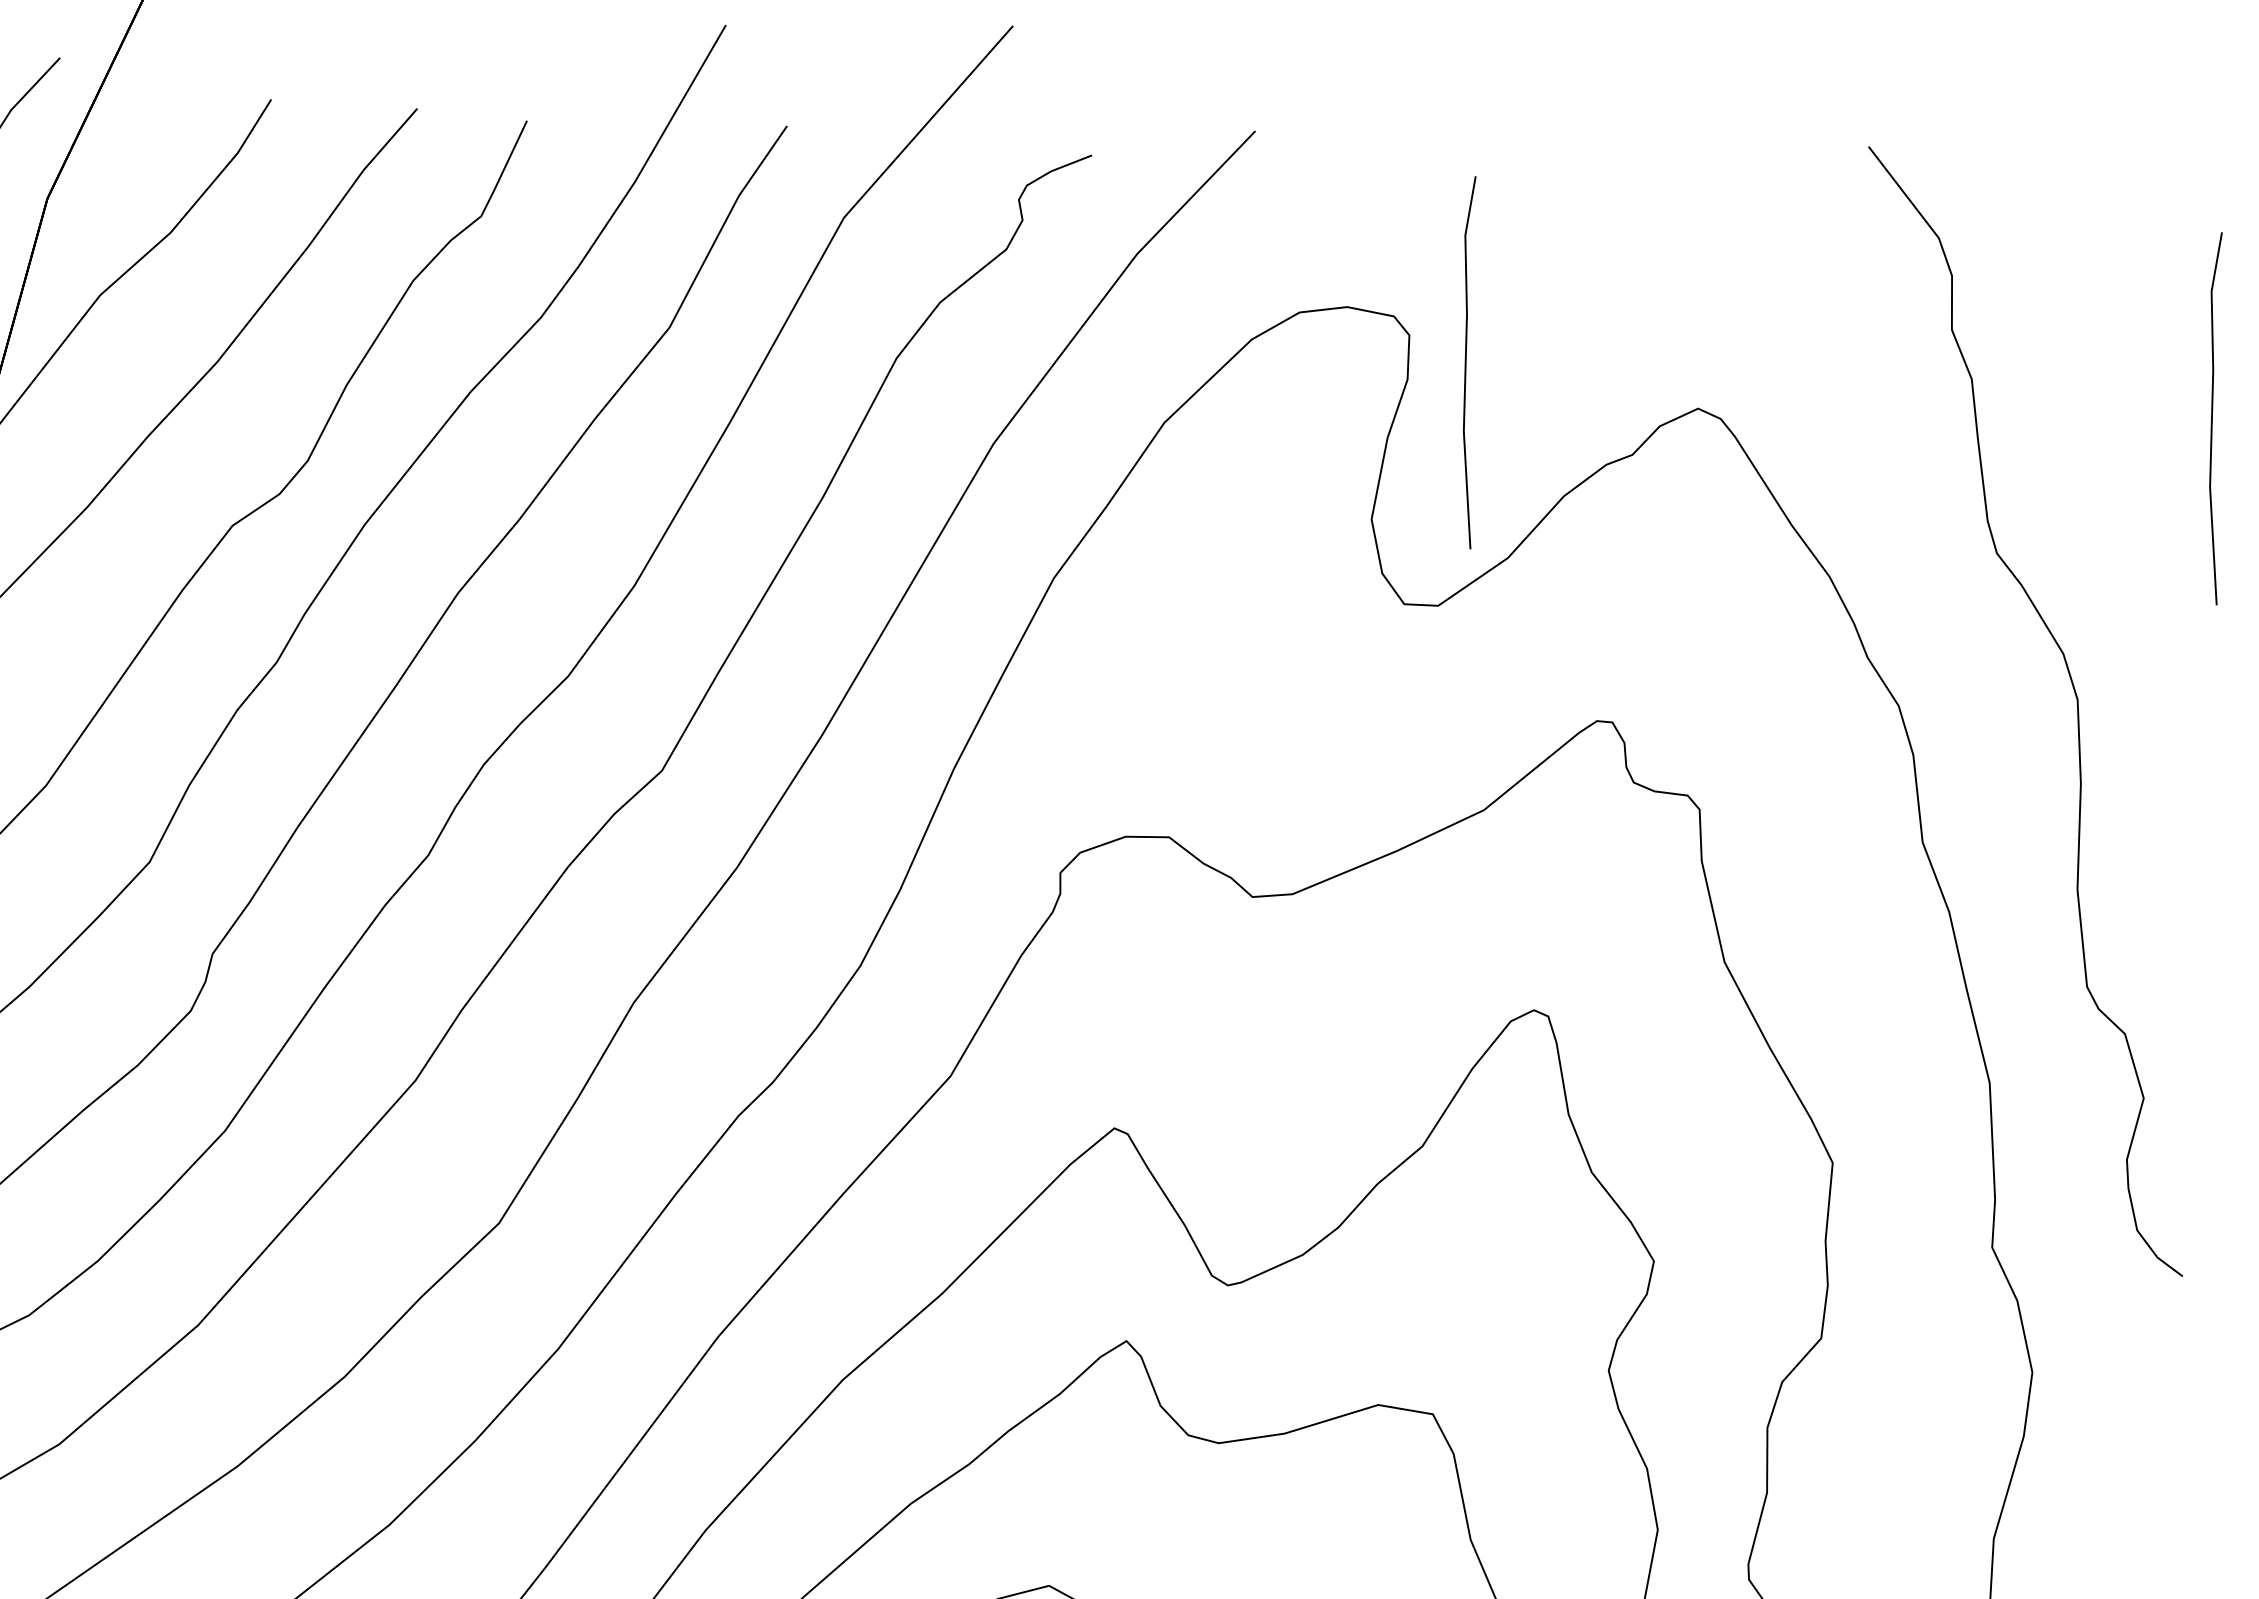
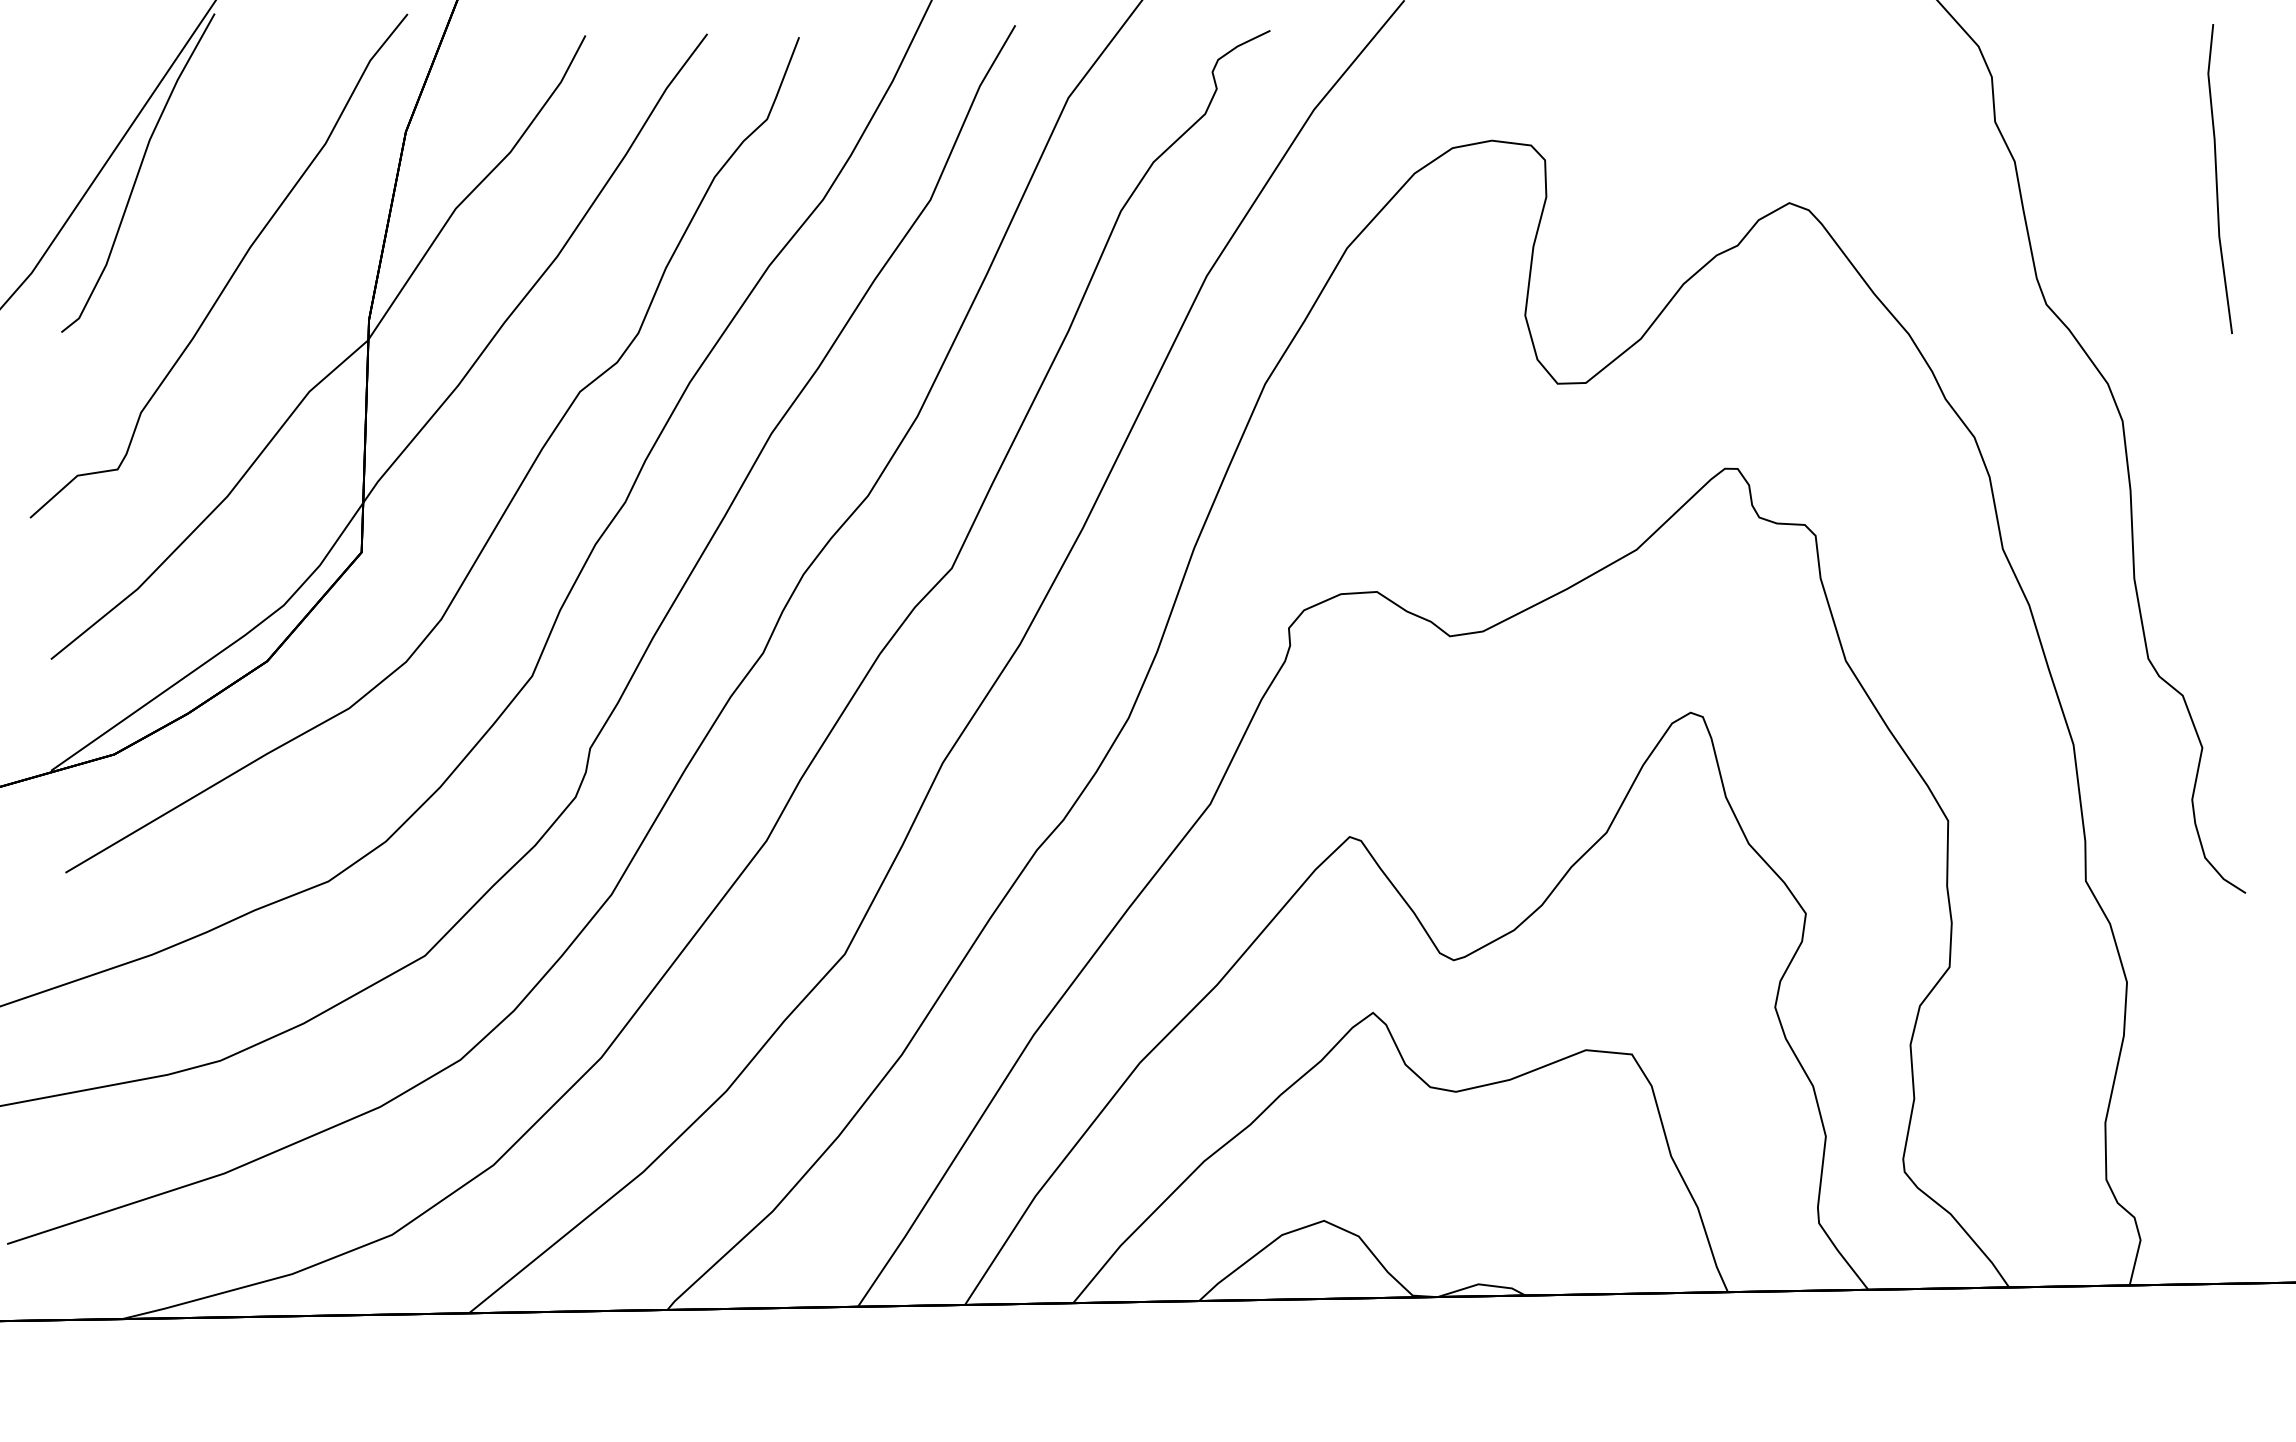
line: (1466, 361) -> (1594, 178), removed

